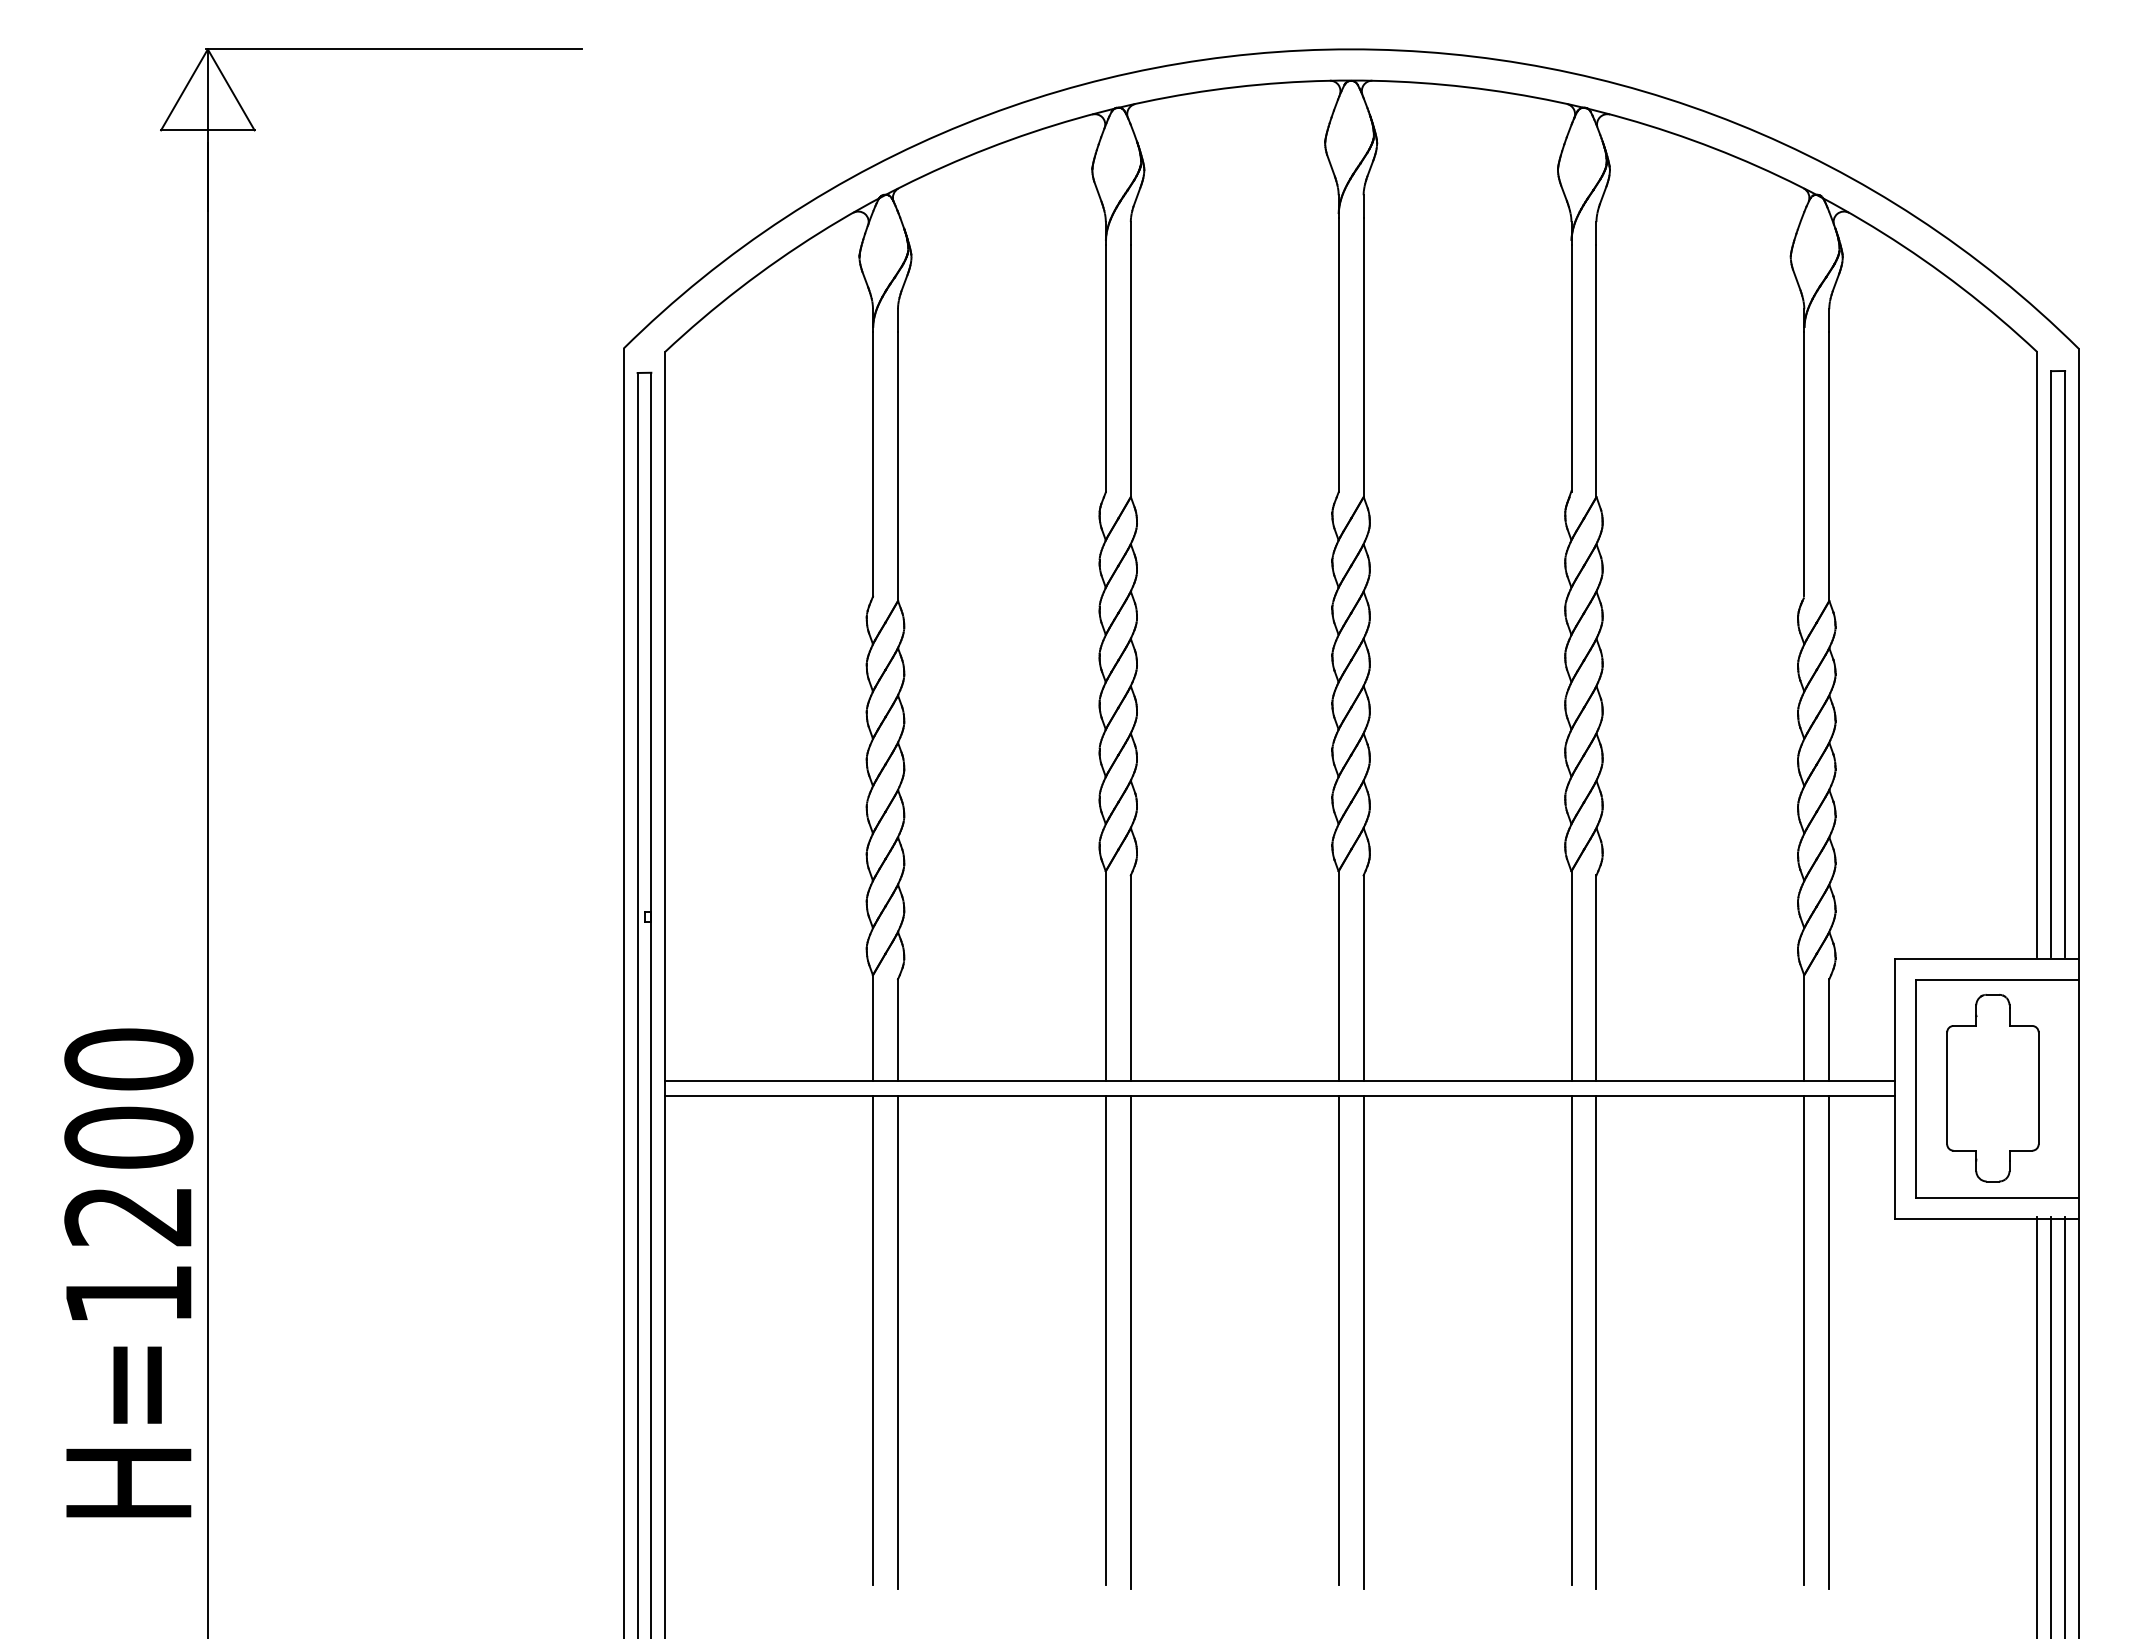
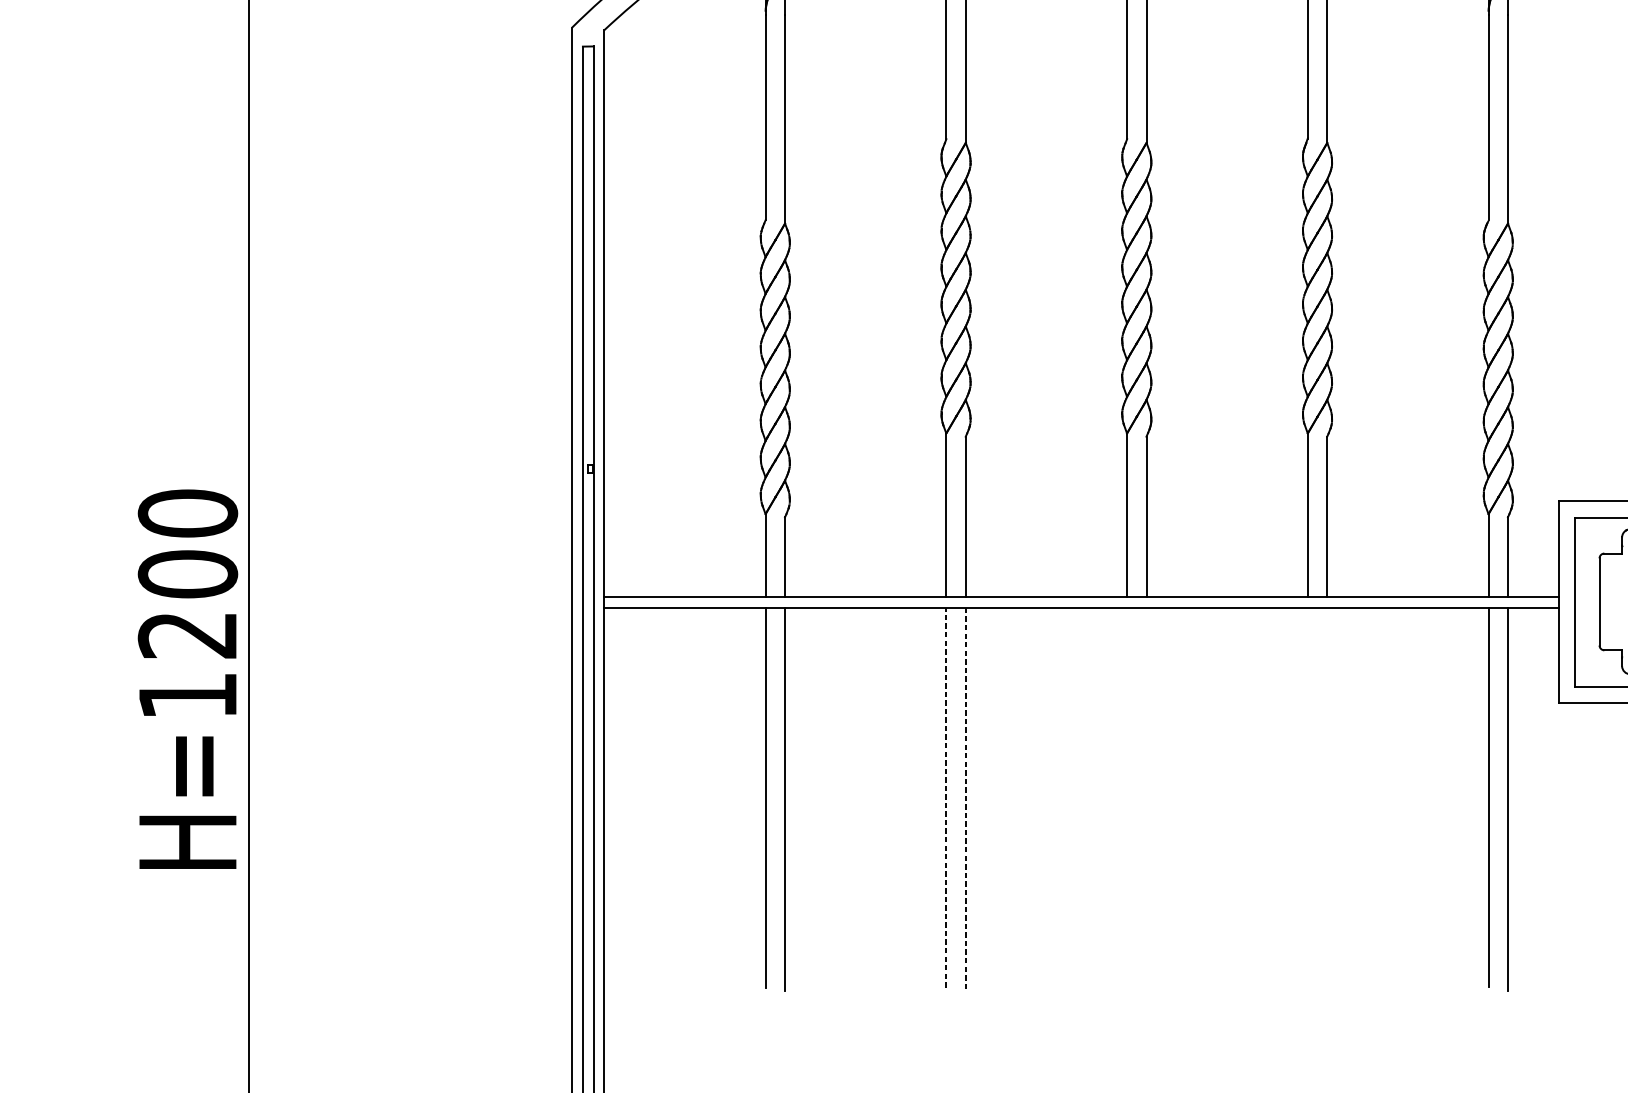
text: (128, 1272) -> (187, 678), moved
line: (1105, 1340) -> (946, 797), solid -> dashed
line: (1338, 1340) -> (1126, 797), removed
line: (1571, 1340) -> (1307, 797), removed
line: (1130, 1342) -> (965, 799), solid -> dashed
line: (1363, 1342) -> (1146, 799), removed
line: (1596, 1342) -> (1327, 799), removed

